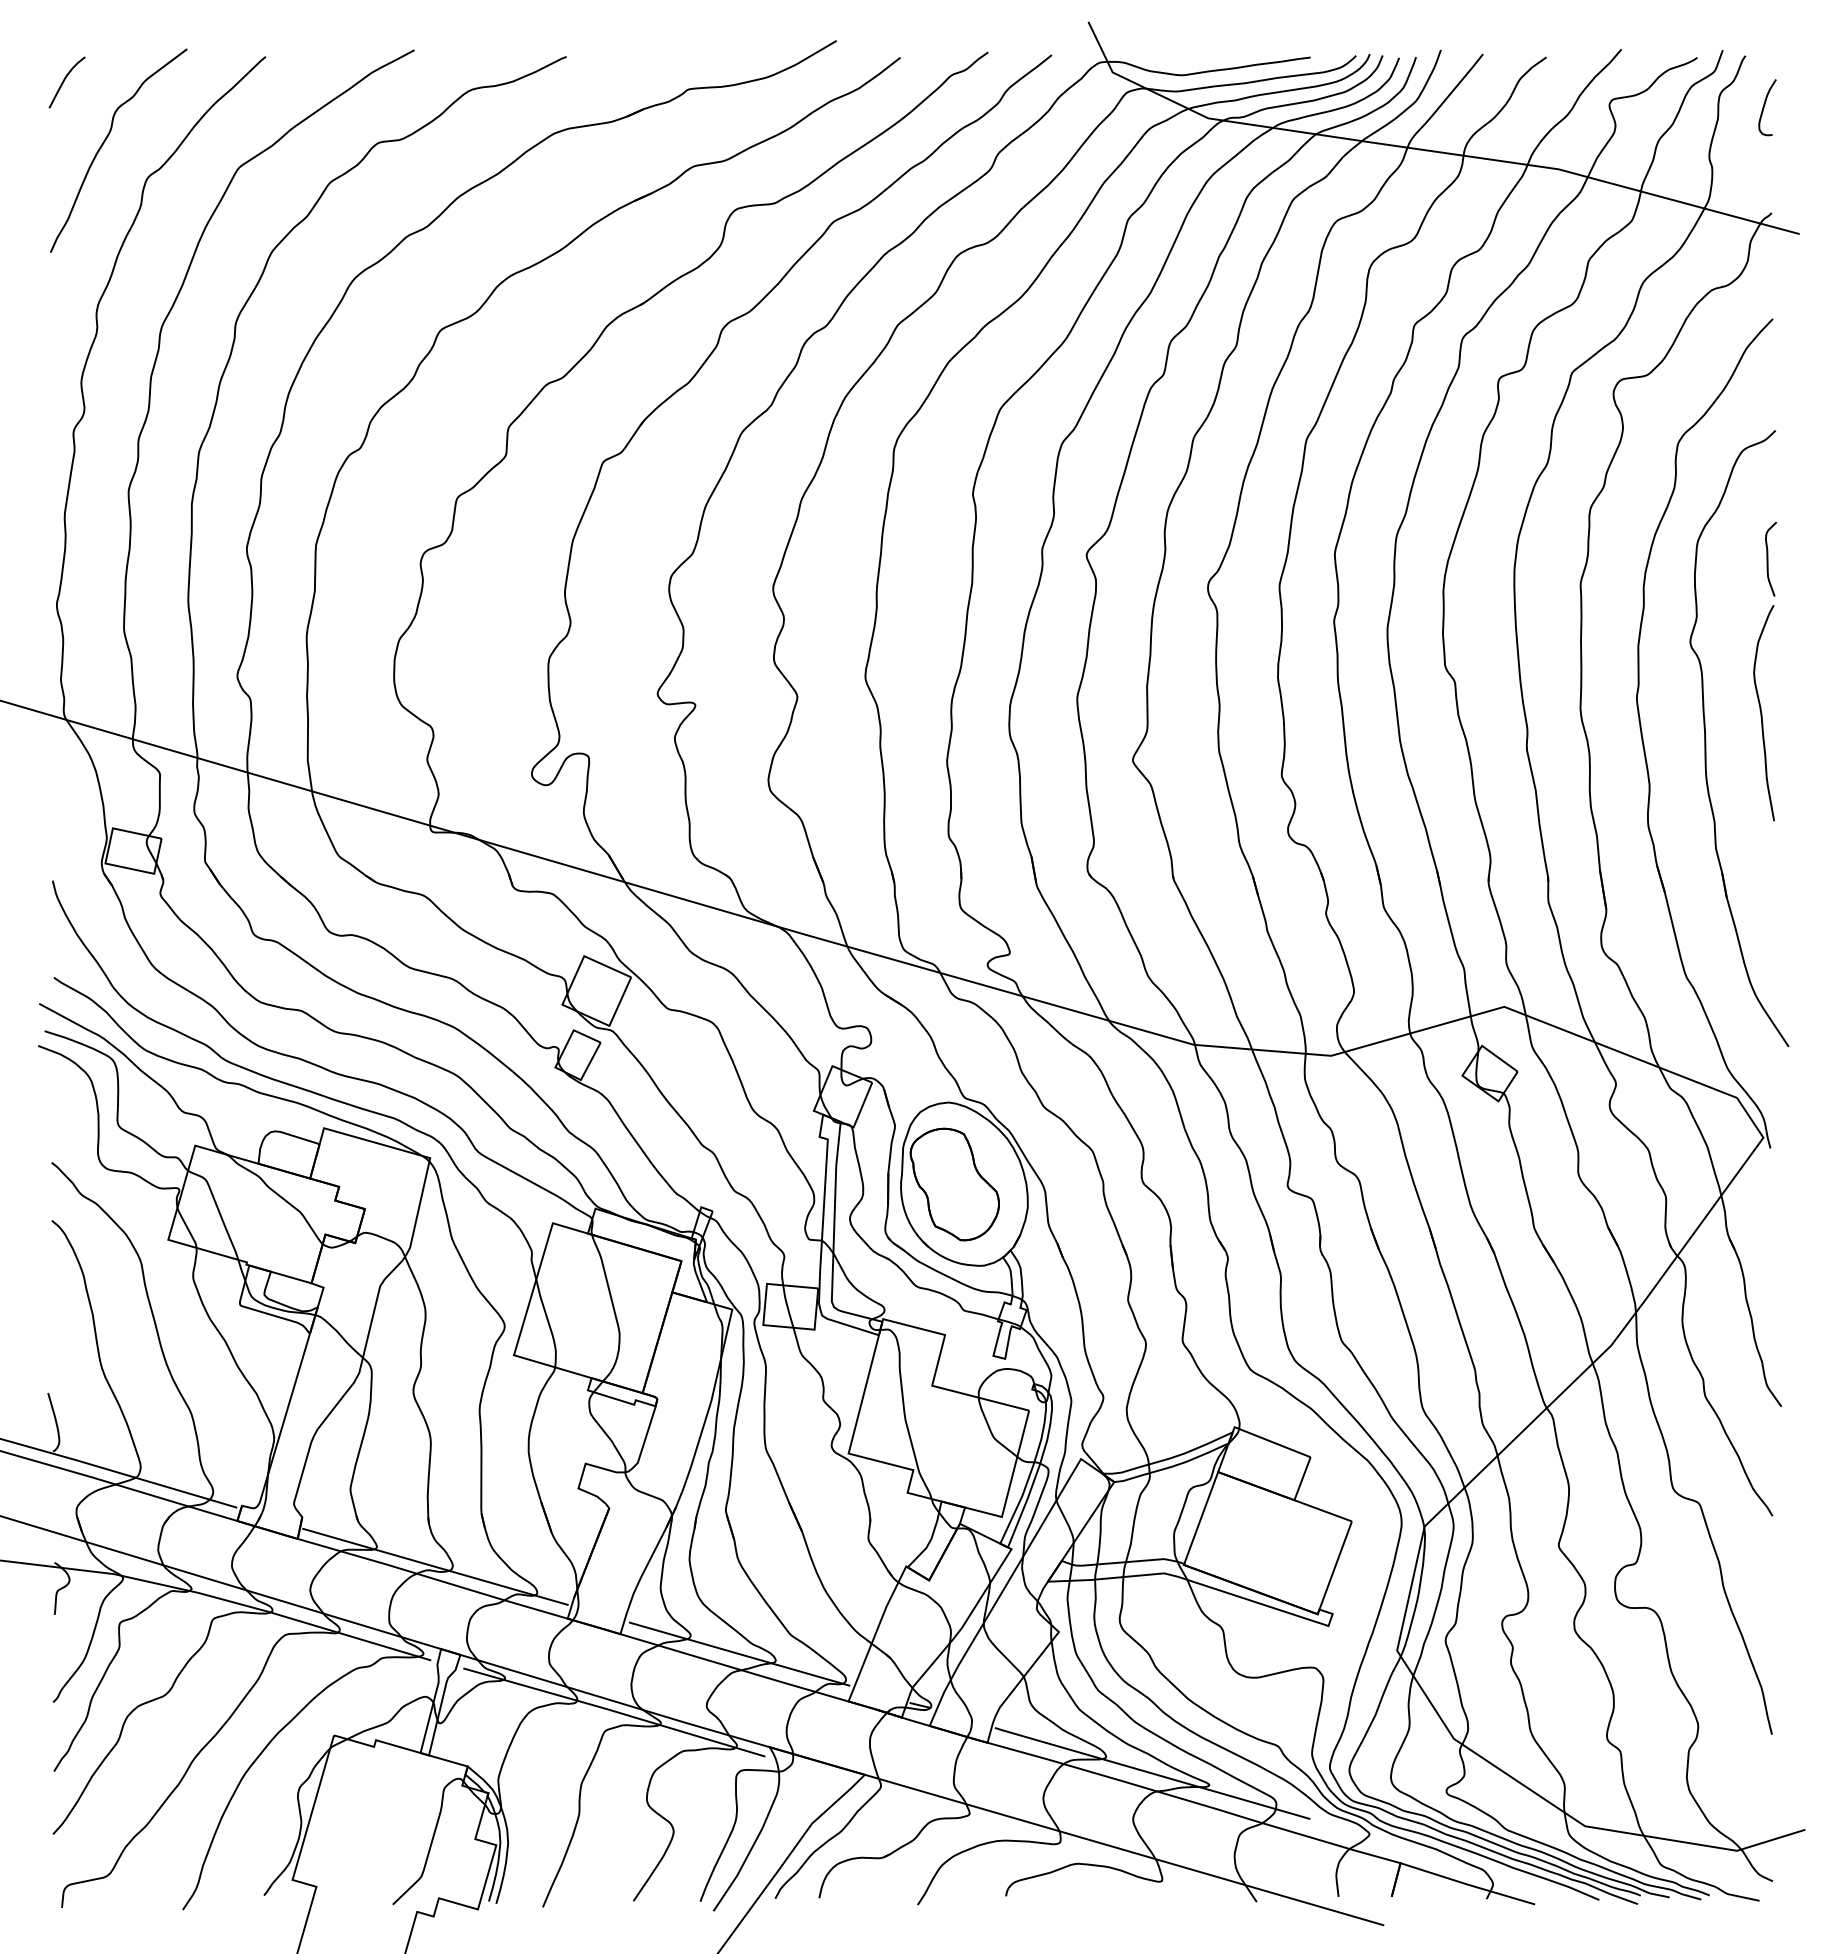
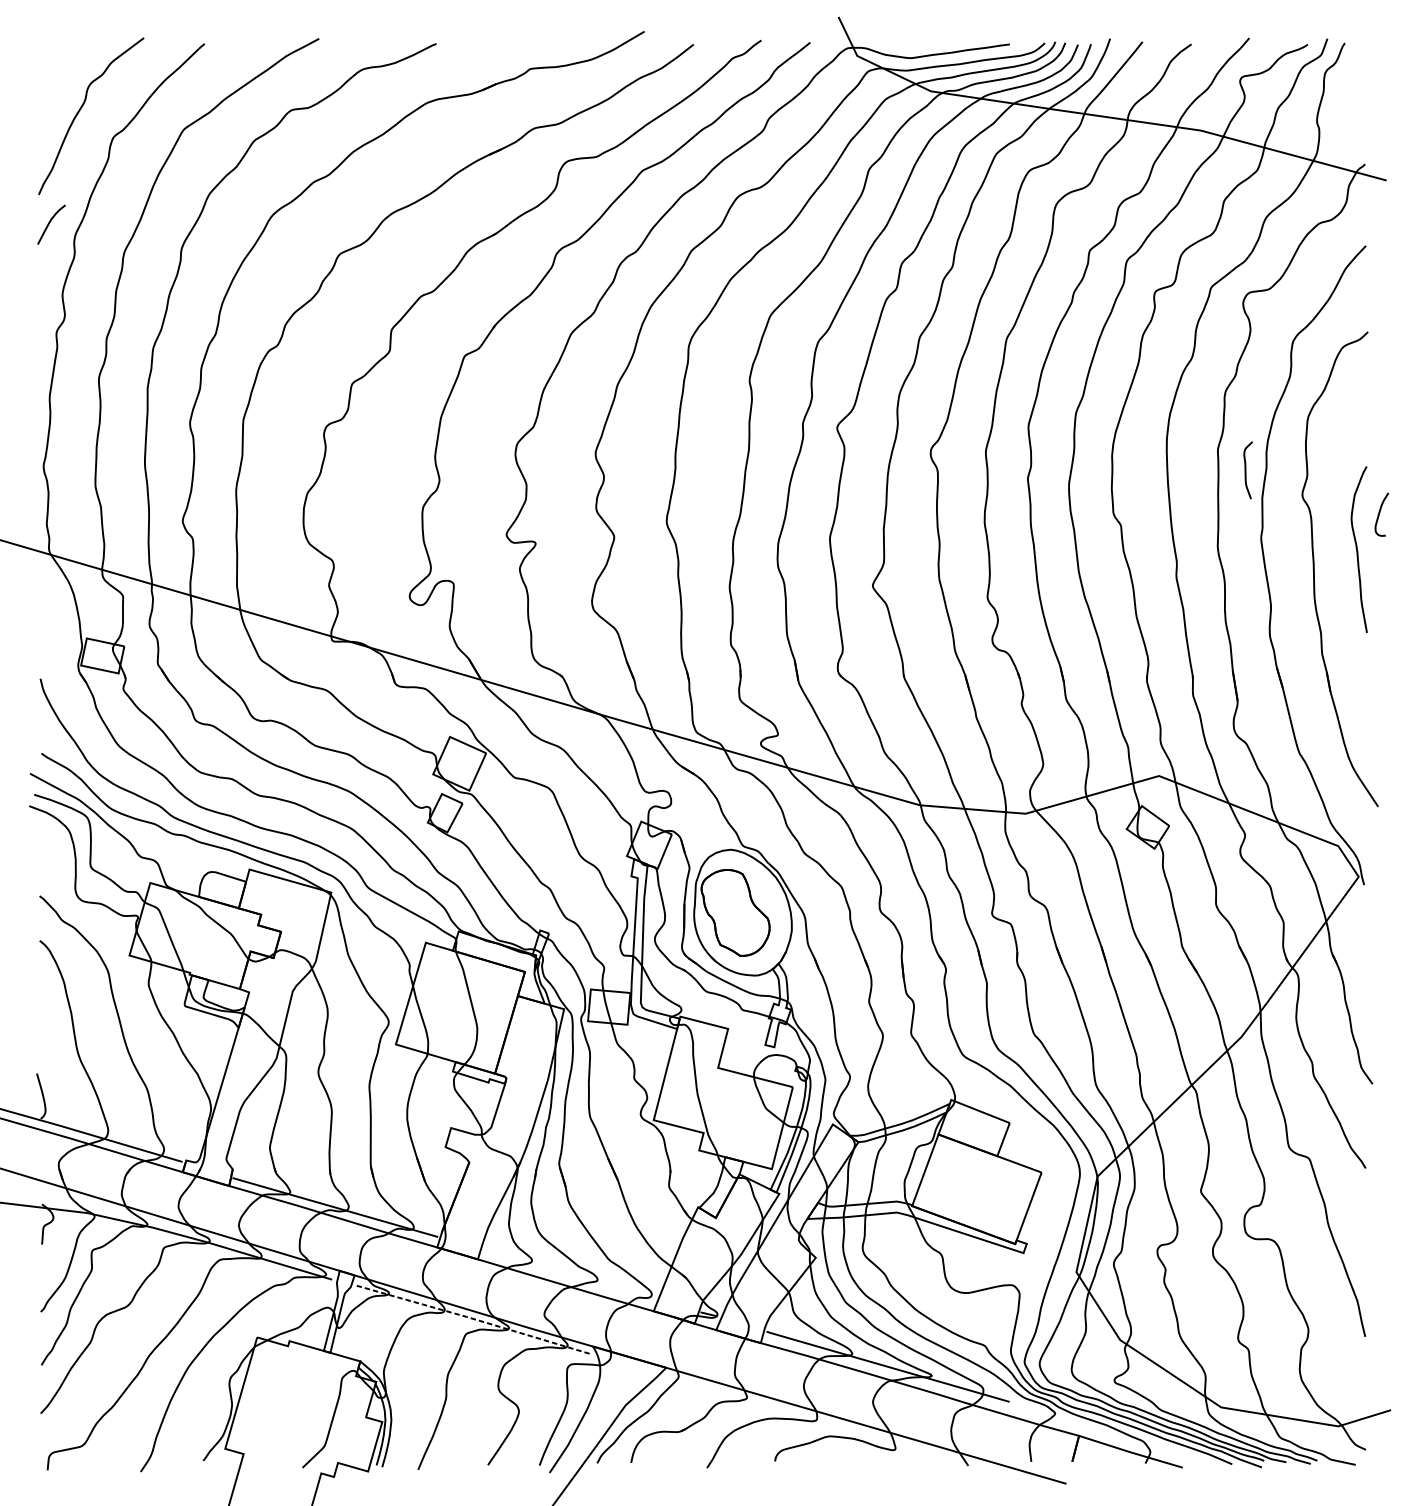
curve: (64, 81) -> (49, 223), moved
curve: (1765, 105) -> (1380, 512), moved
curve: (1768, 558) -> (1246, 469), moved
line: (739, 1653) -> (569, 1274), removed
line: (613, 1711) -> (472, 1319), solid -> dashed

